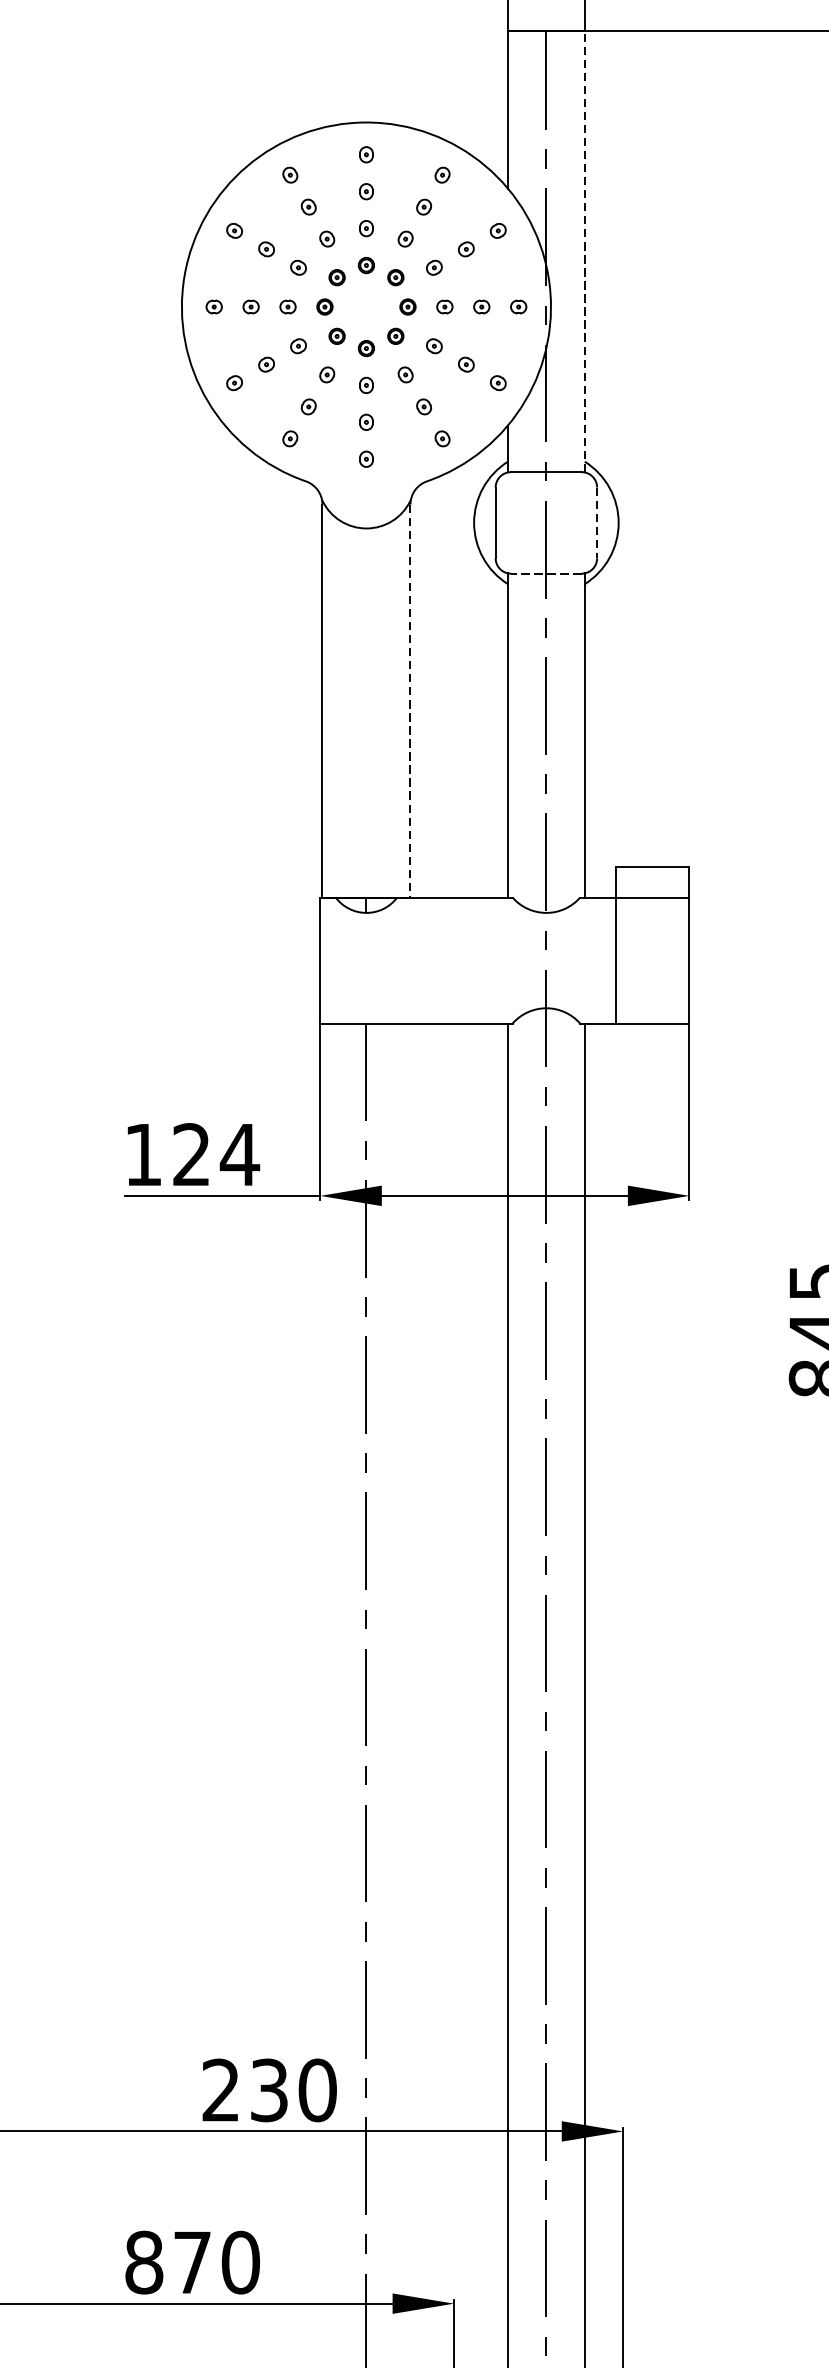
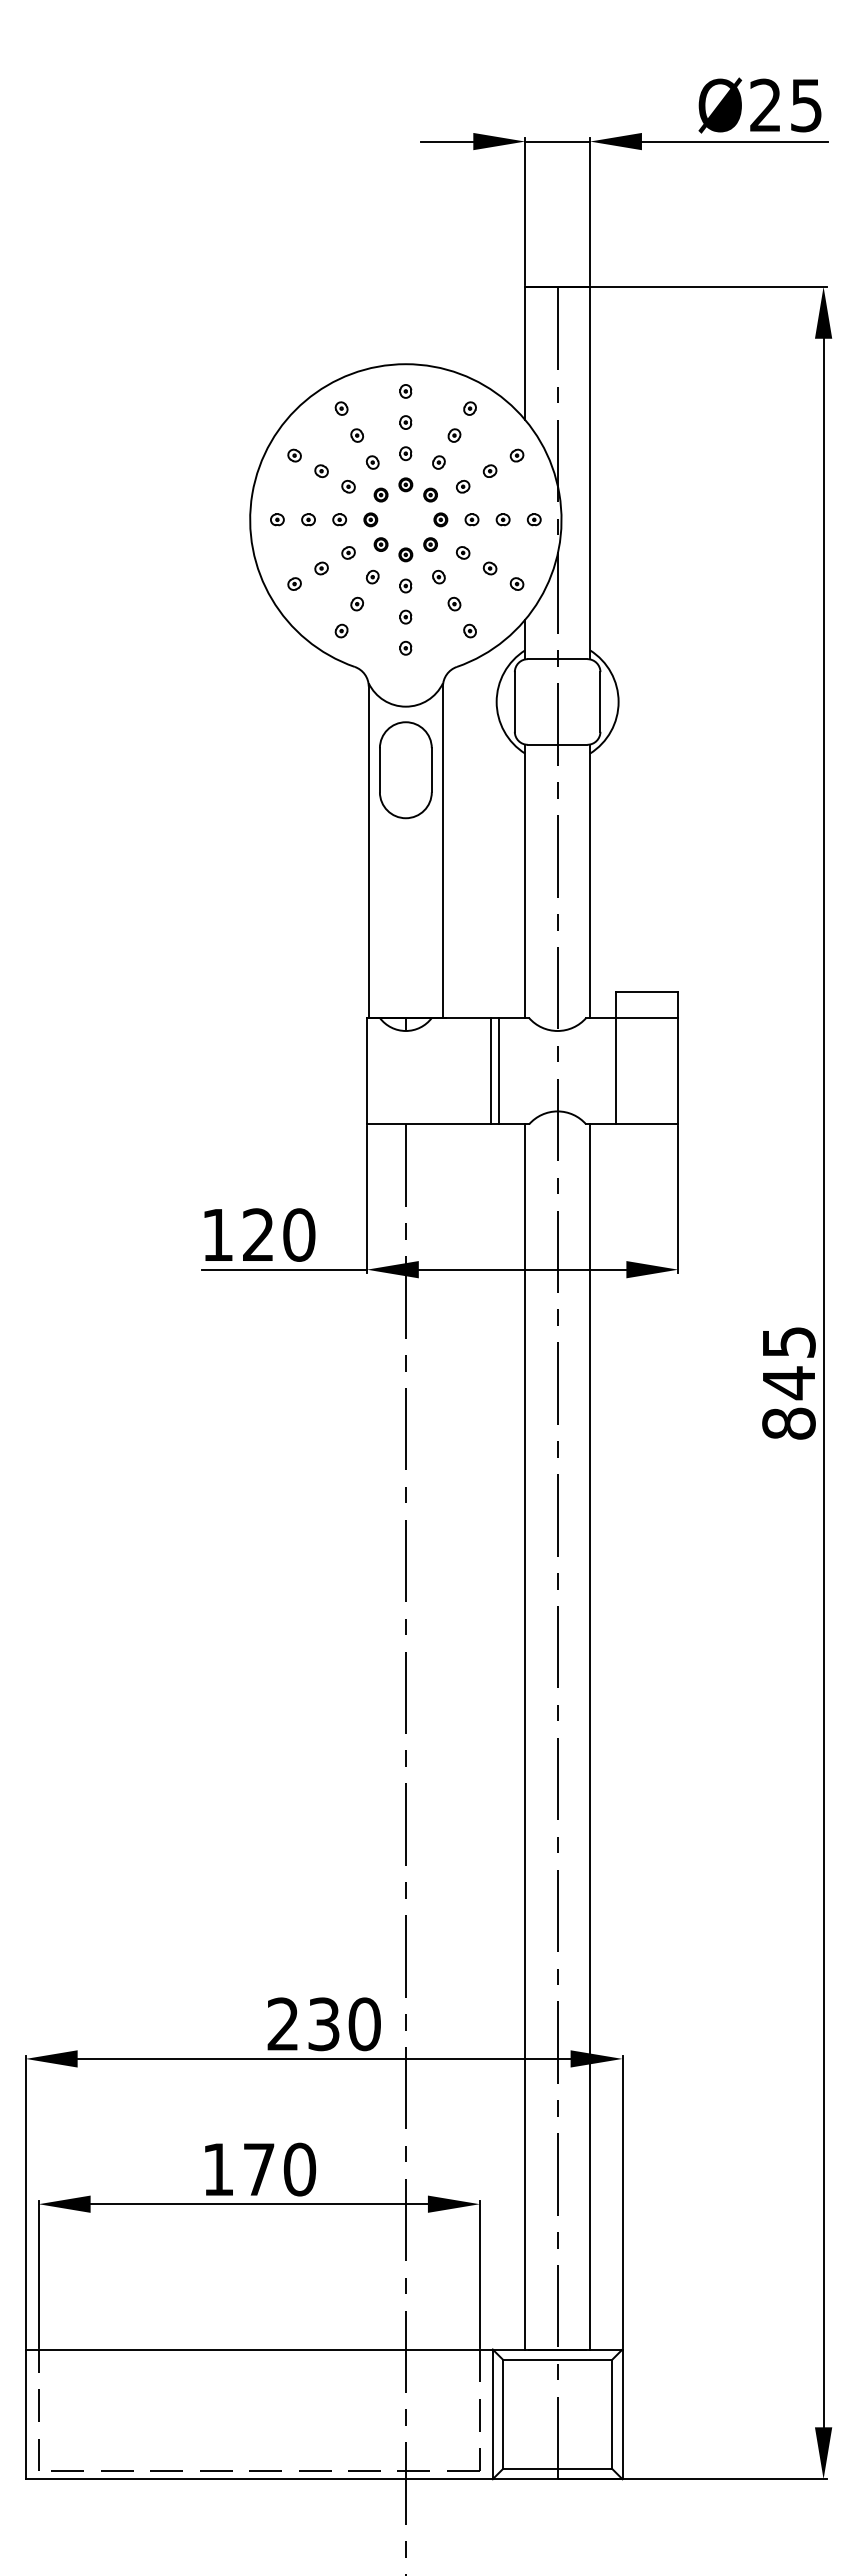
line: (585, 250) -> (590, 472), dashed -> solid
line: (597, 522) -> (600, 701), dashed -> solid
line: (546, 573) -> (557, 744), dashed -> solid
part: (366, 604) -> (405, 770), added
line: (409, 701) -> (442, 852), dashed -> solid
line: (467, 960) -> (491, 1071), added
line: (477, 960) -> (499, 1071), added
text: (240, 1154) -> (299, 1234), 124 -> 120
text: (144, 2262) -> (218, 2169), 870 -> 170

